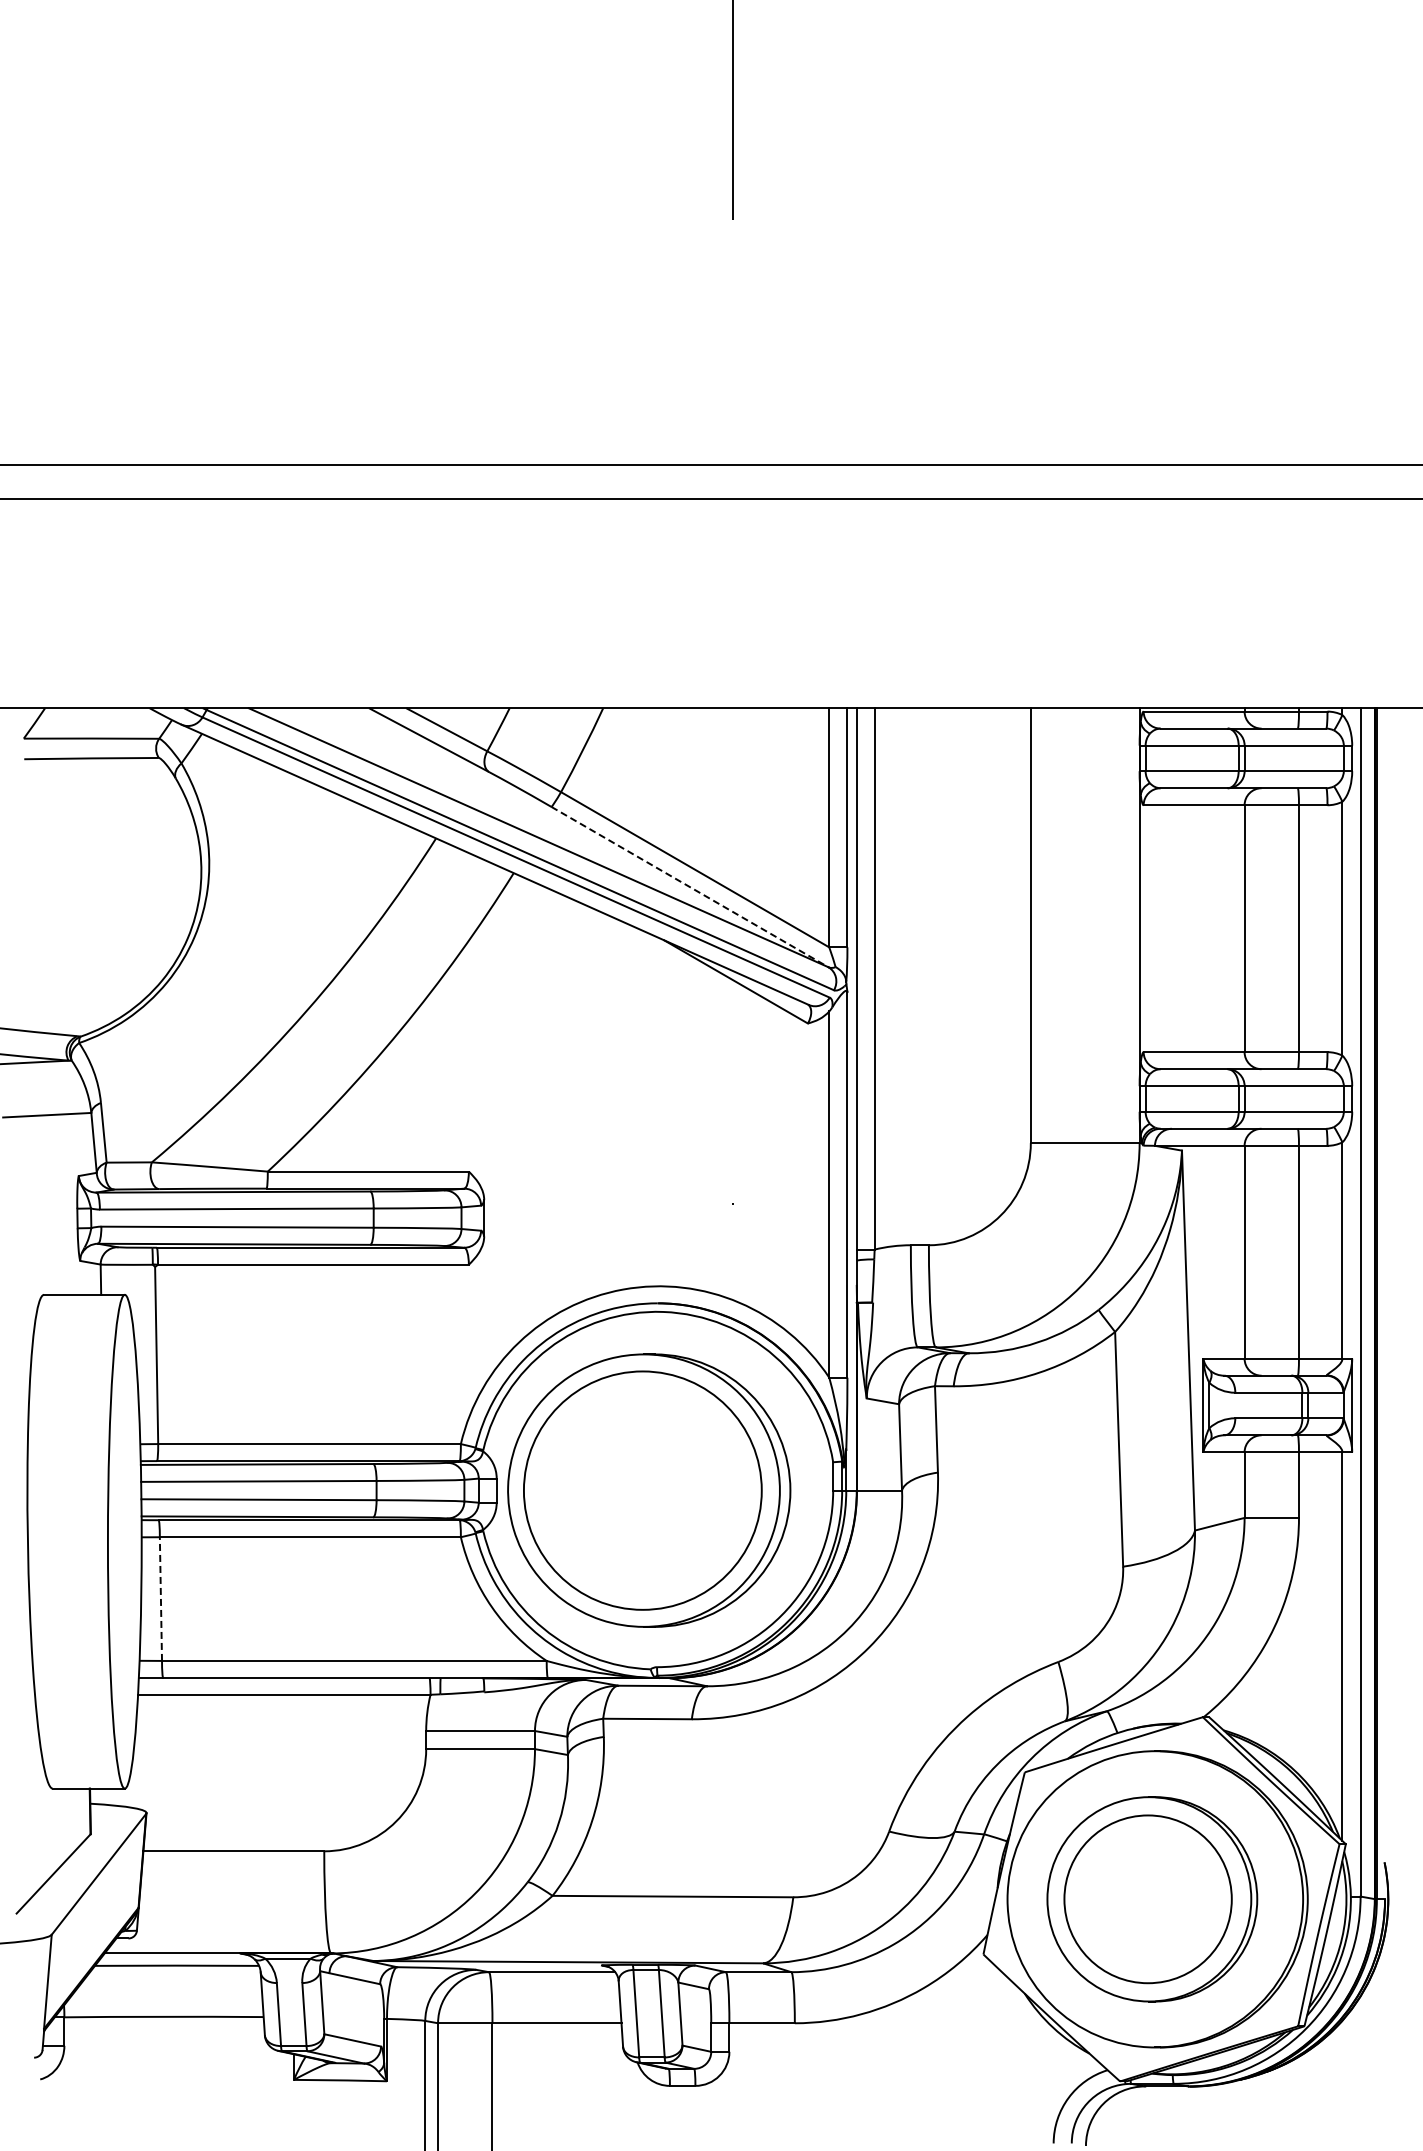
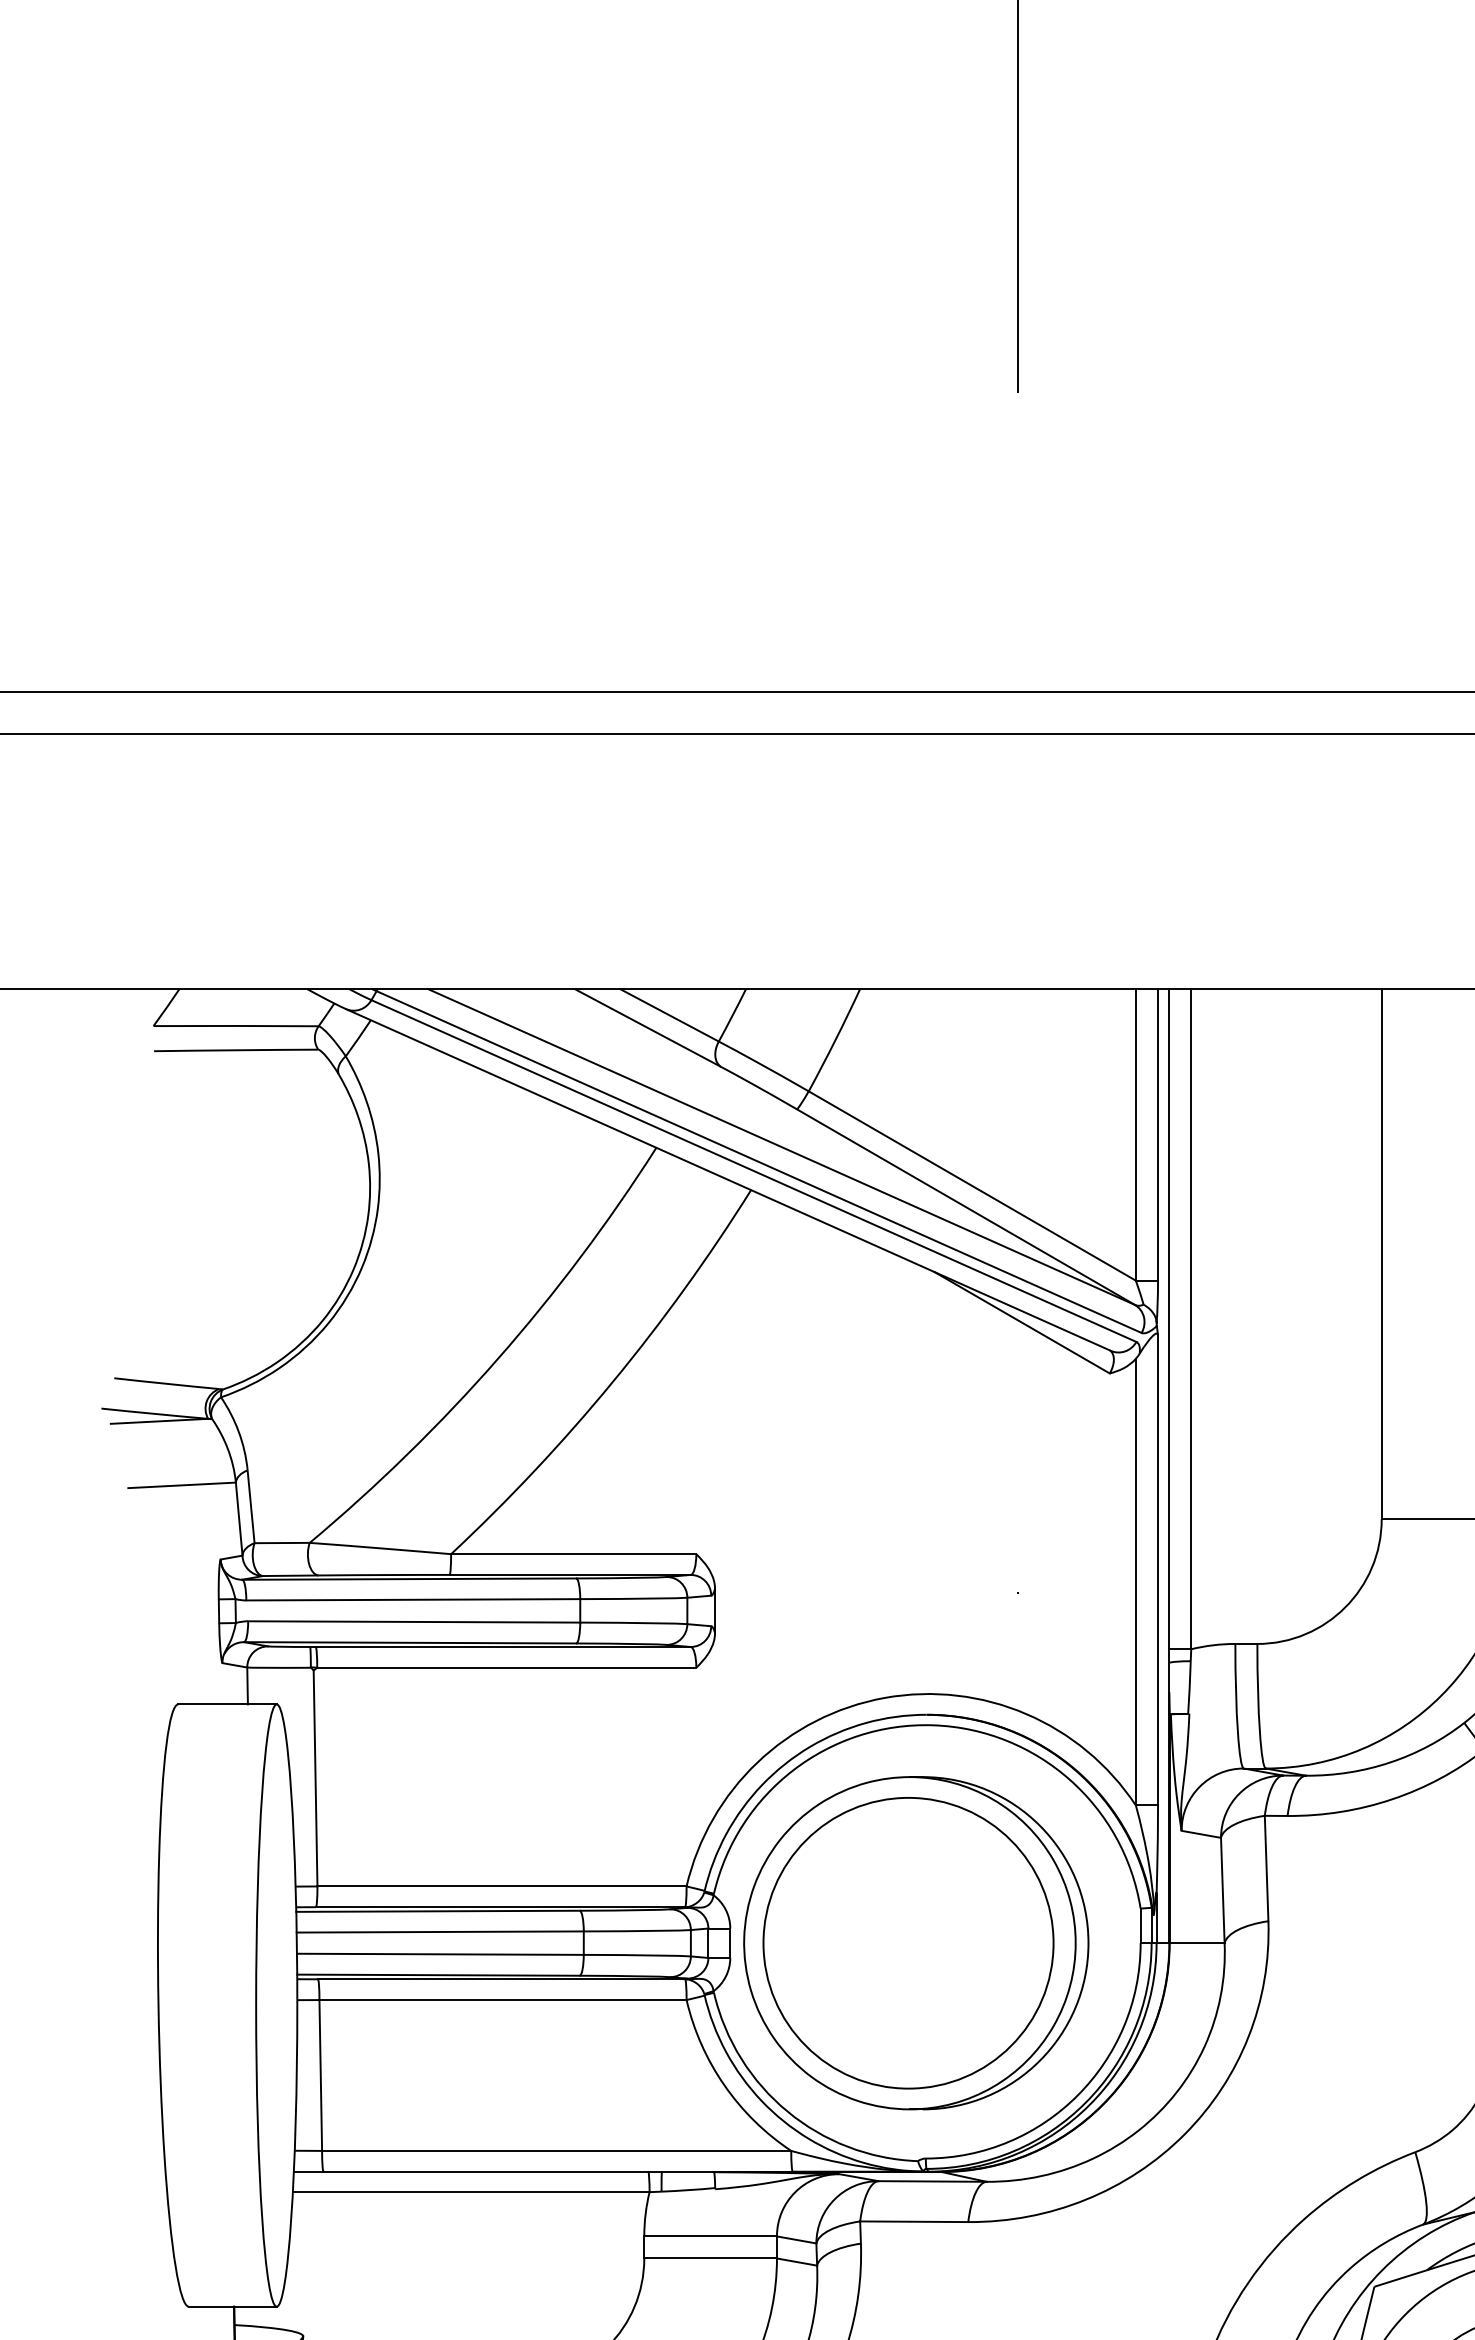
line: (690, 887) -> (966, 1207), dashed -> solid
line: (160, 1599) -> (320, 2075), dashed -> solid

